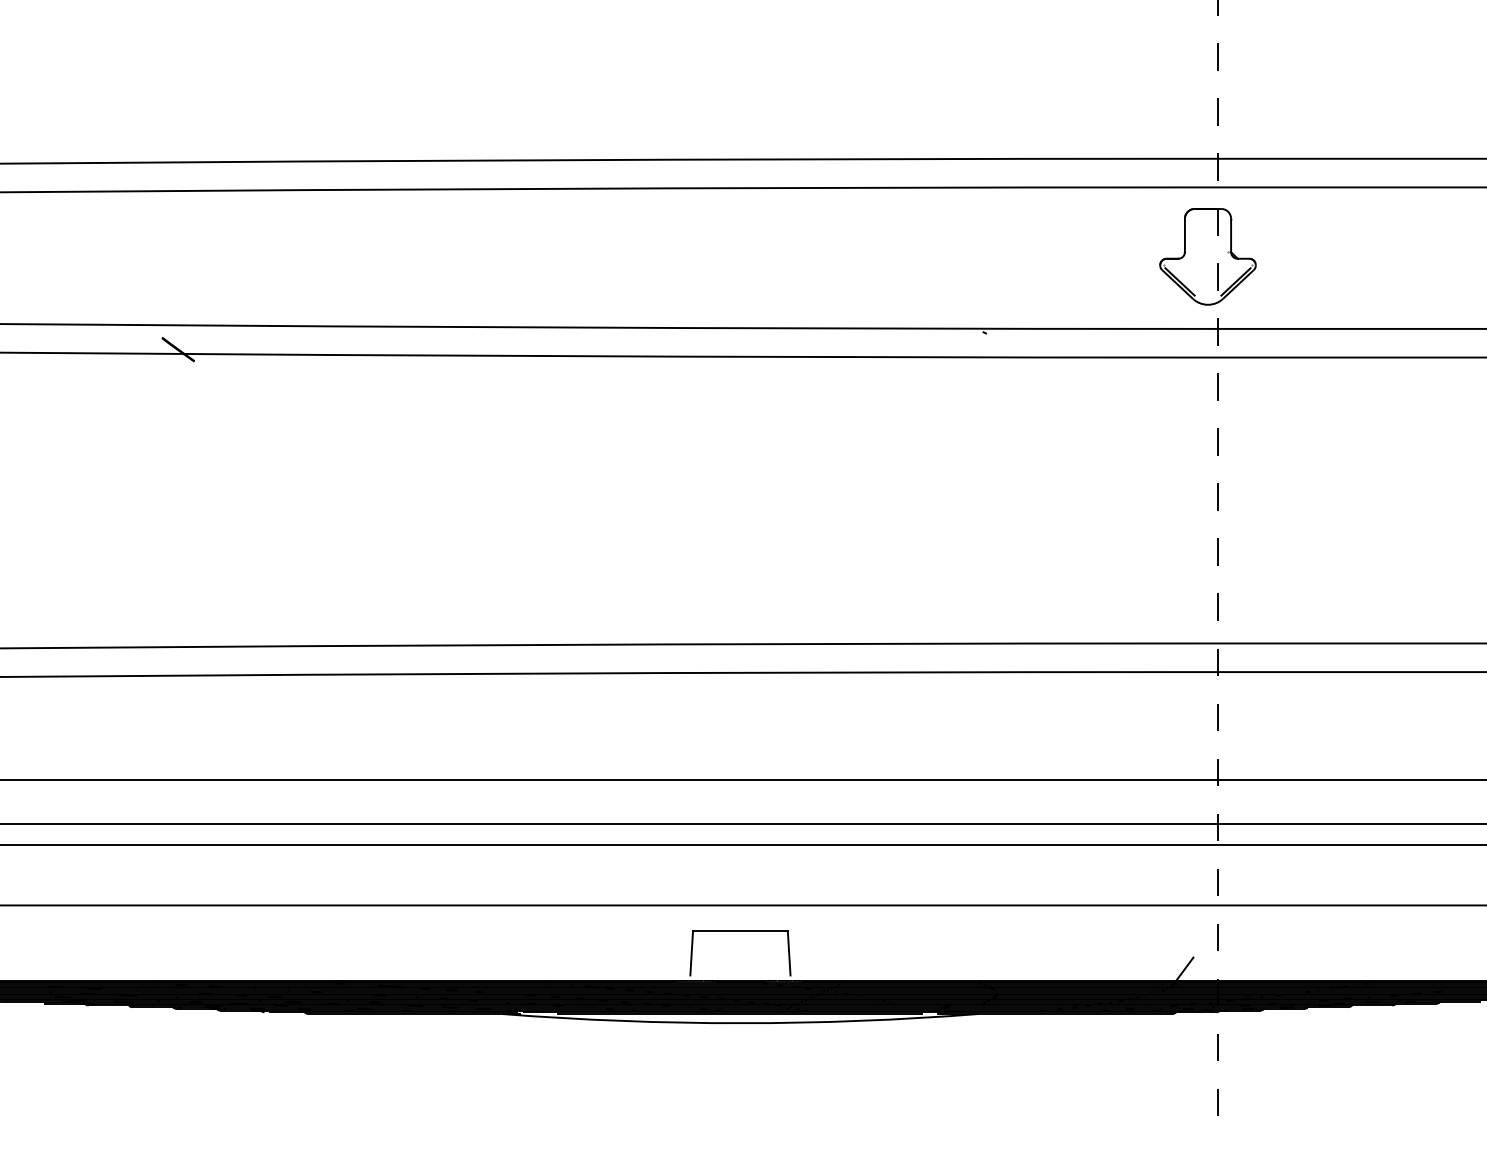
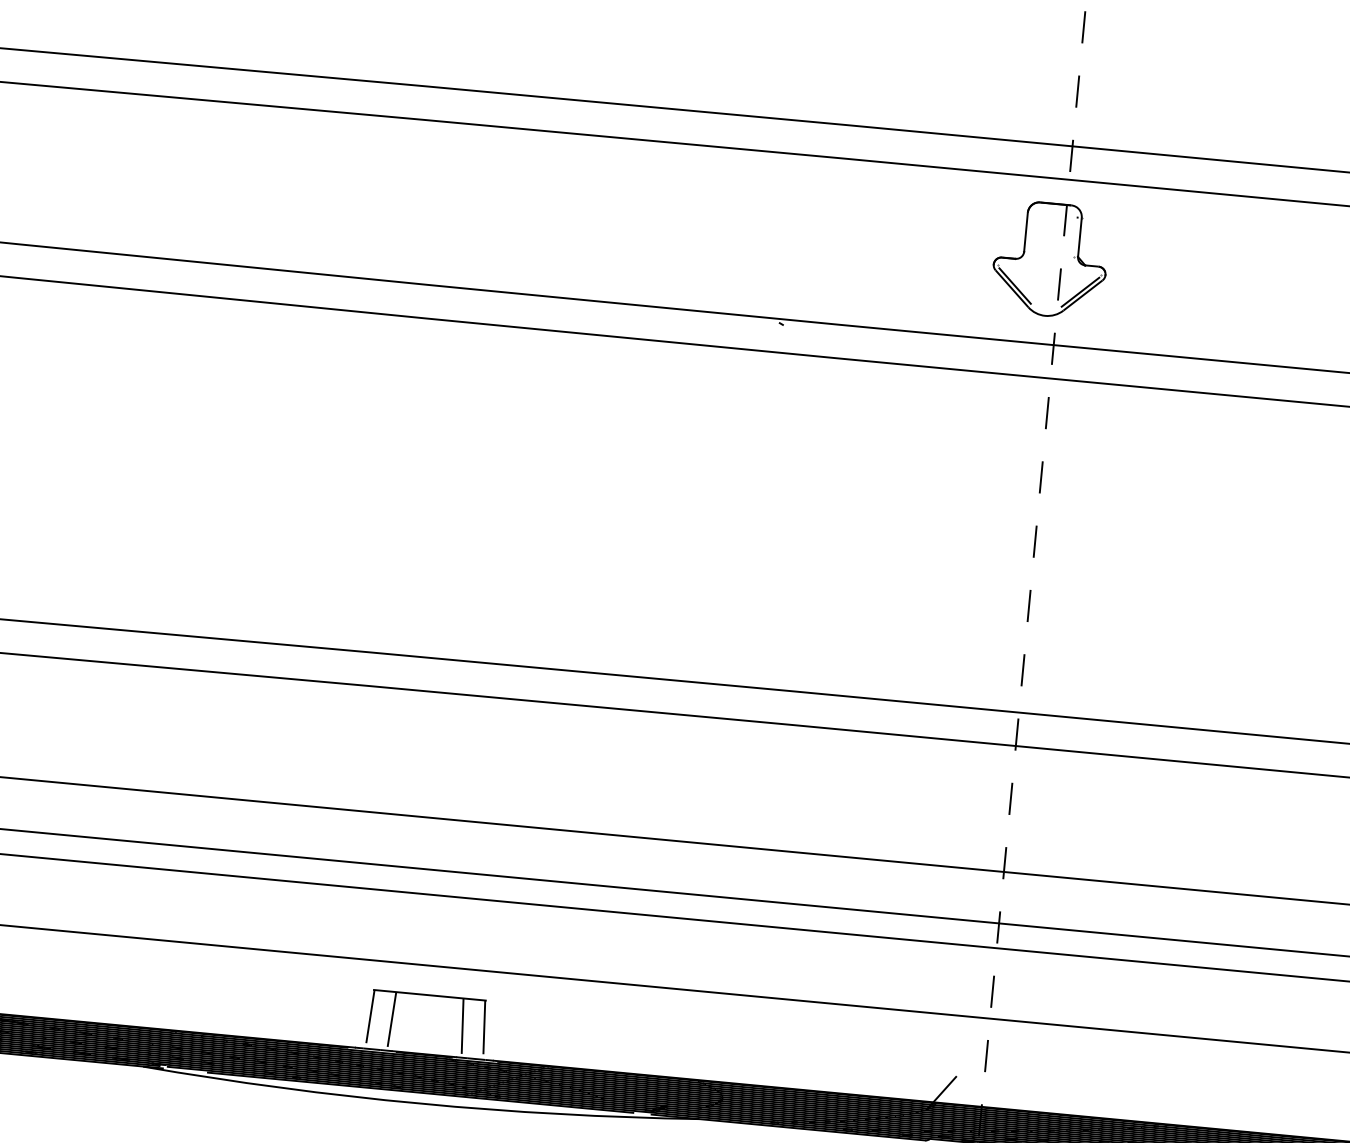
line: (709, 953) -> (391, 1018), added
line: (770, 953) -> (462, 1025), added

